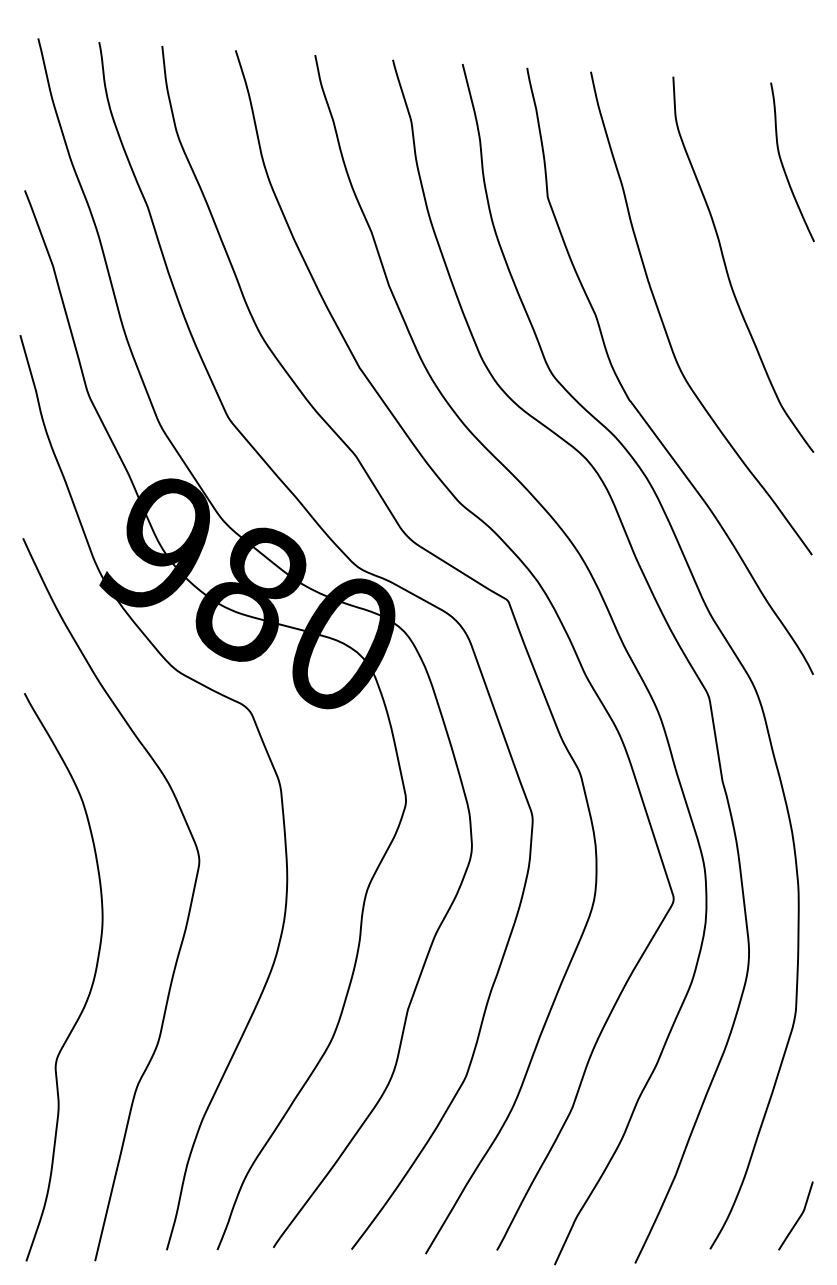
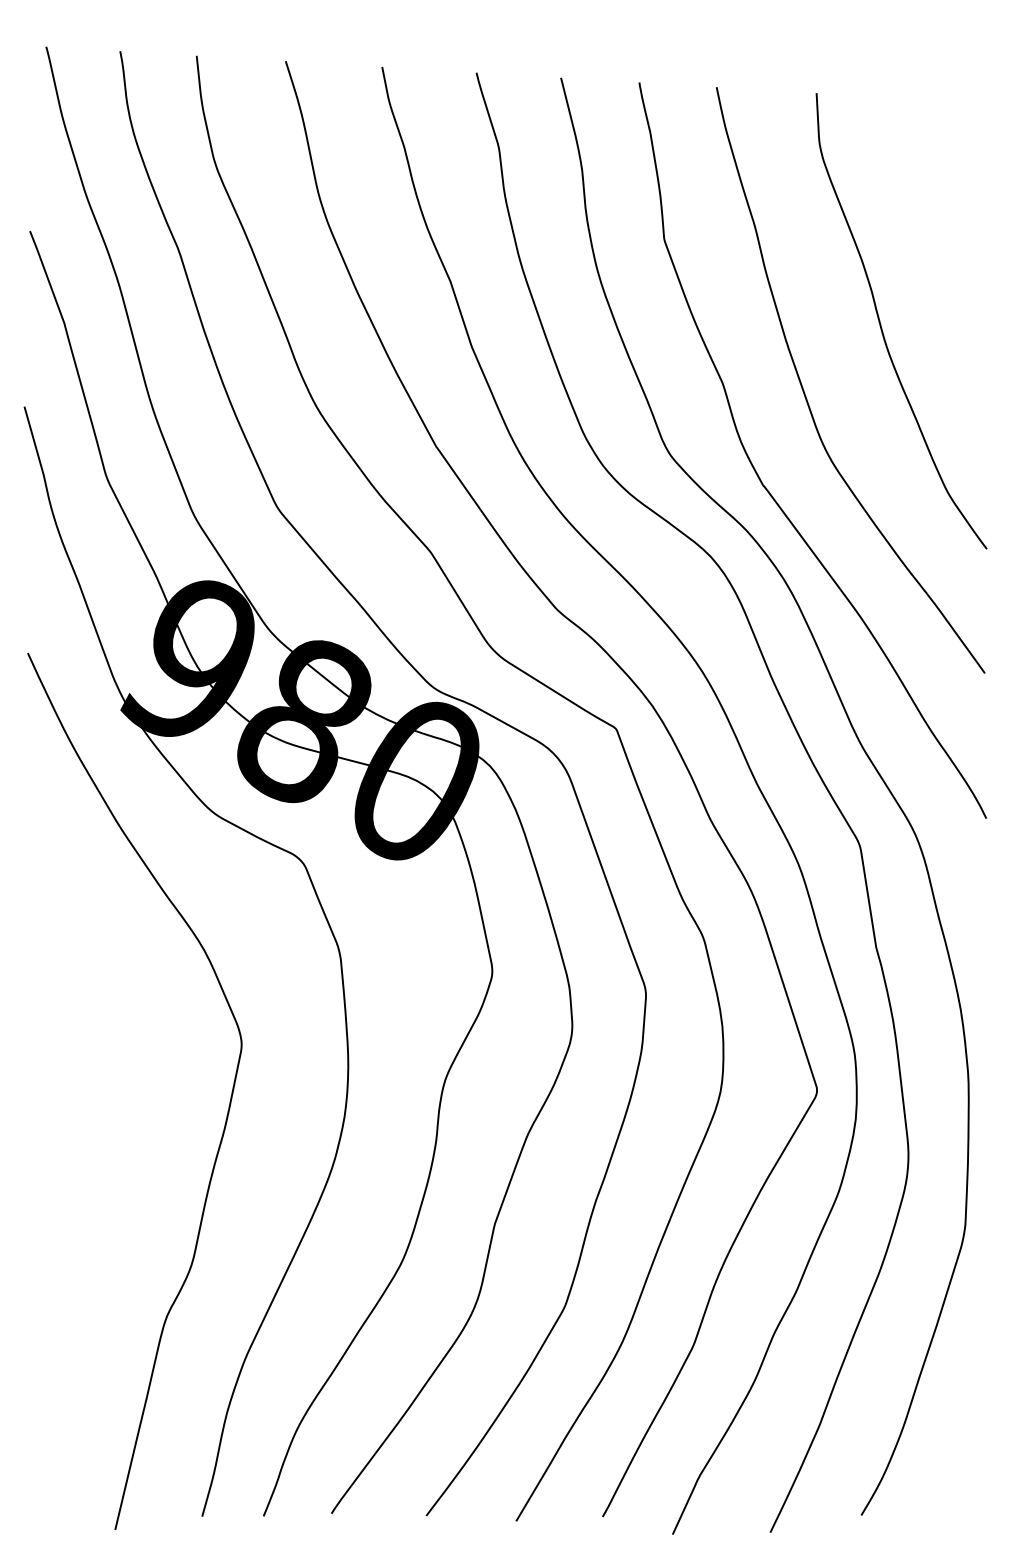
curve: (782, 163) -> (949, 198), removed
curve: (91, 985) -> (110, 1195), removed
curve: (799, 1216) -> (969, 1475), removed

